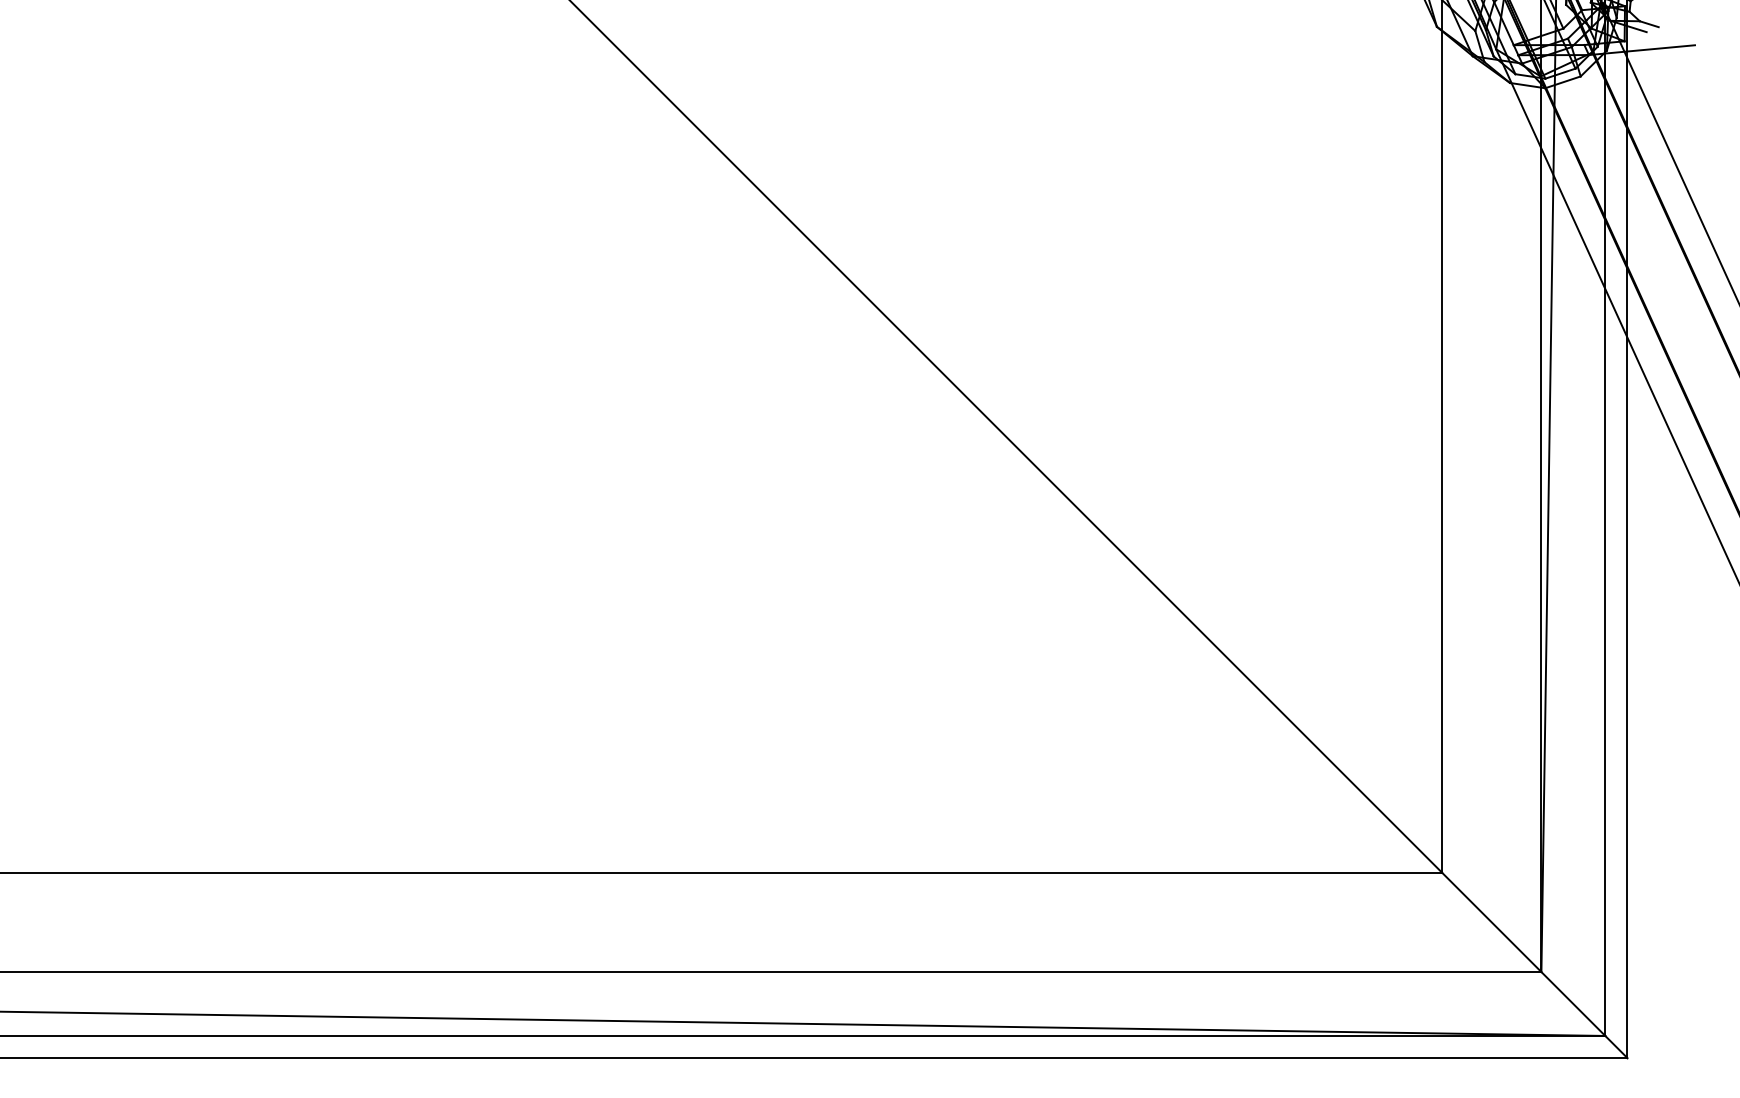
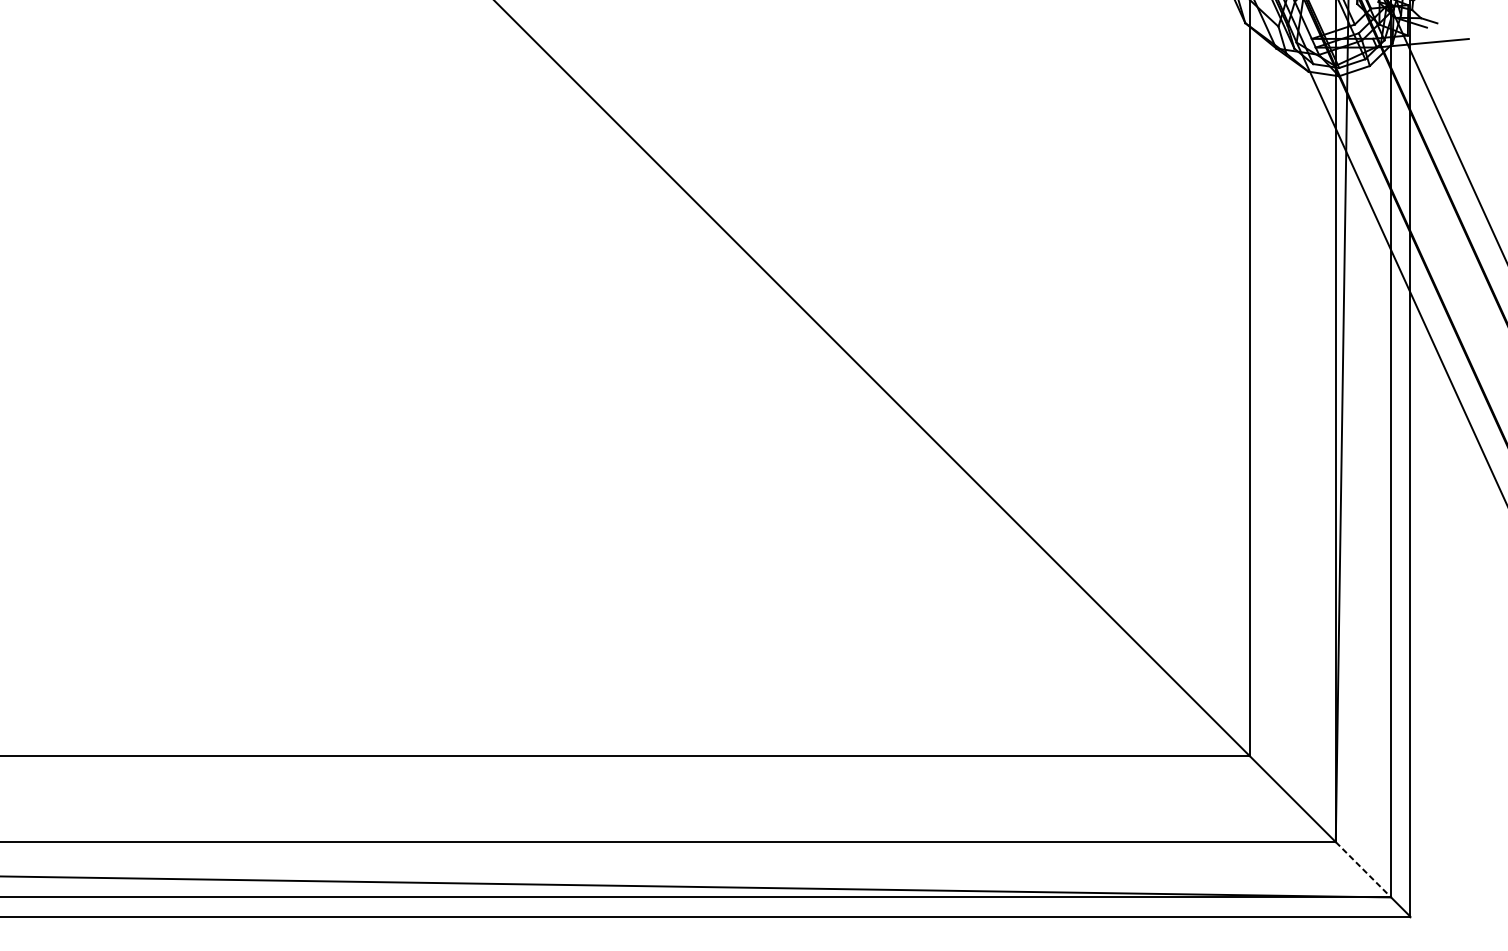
line: (1573, 1004) -> (1363, 870), solid -> dashed

